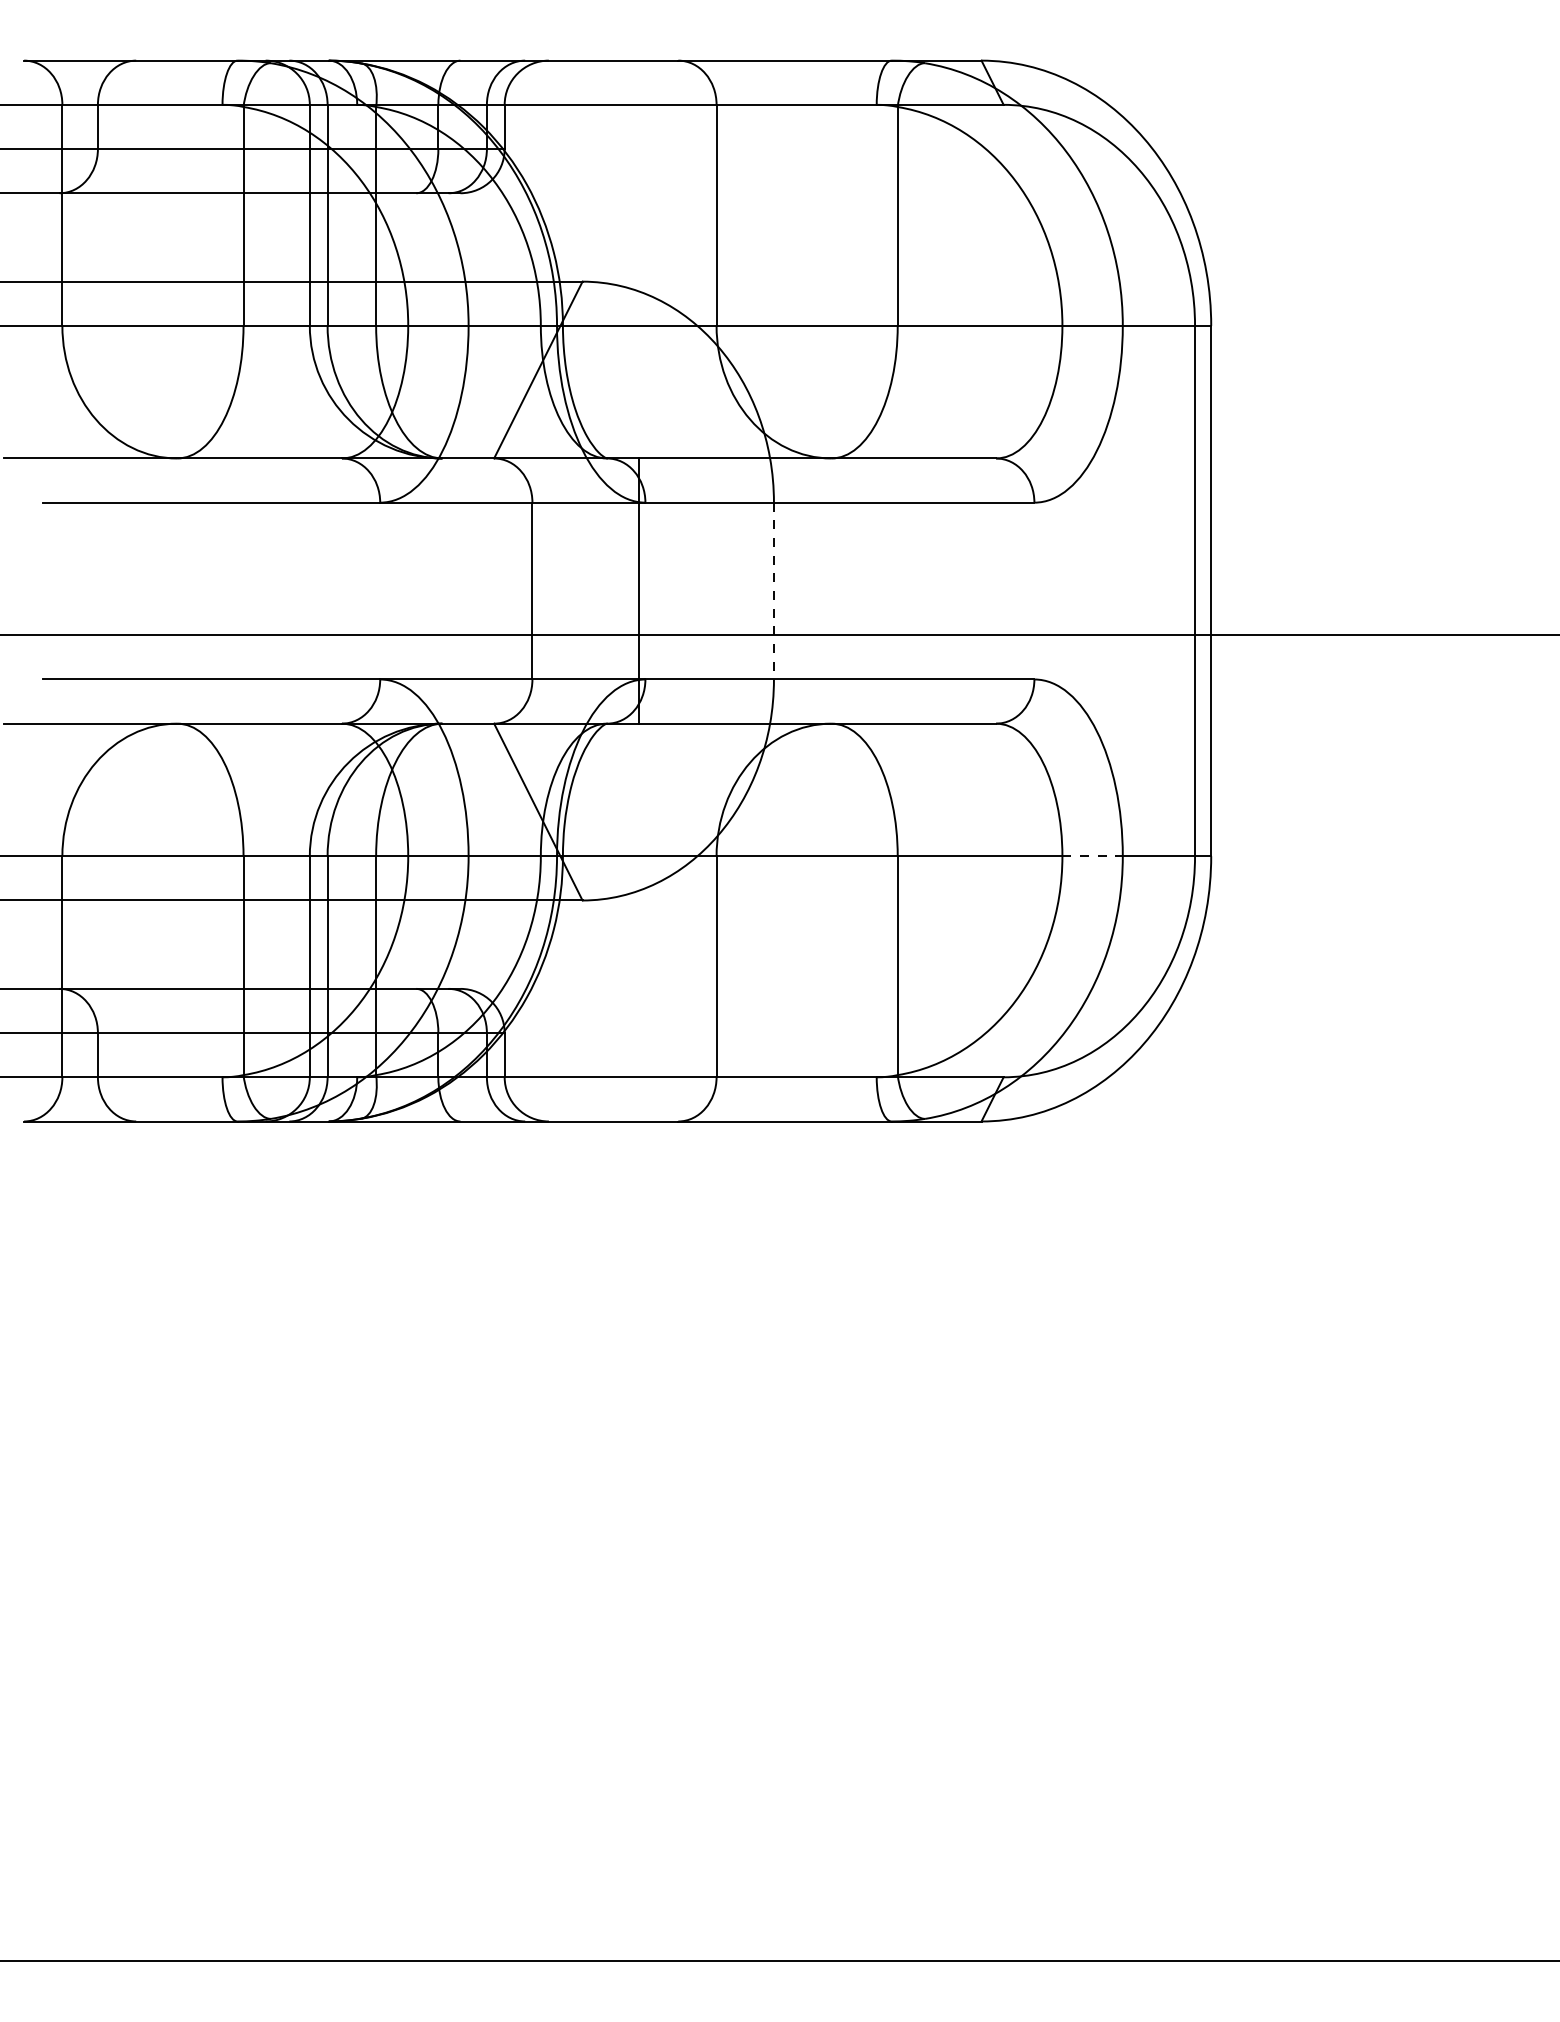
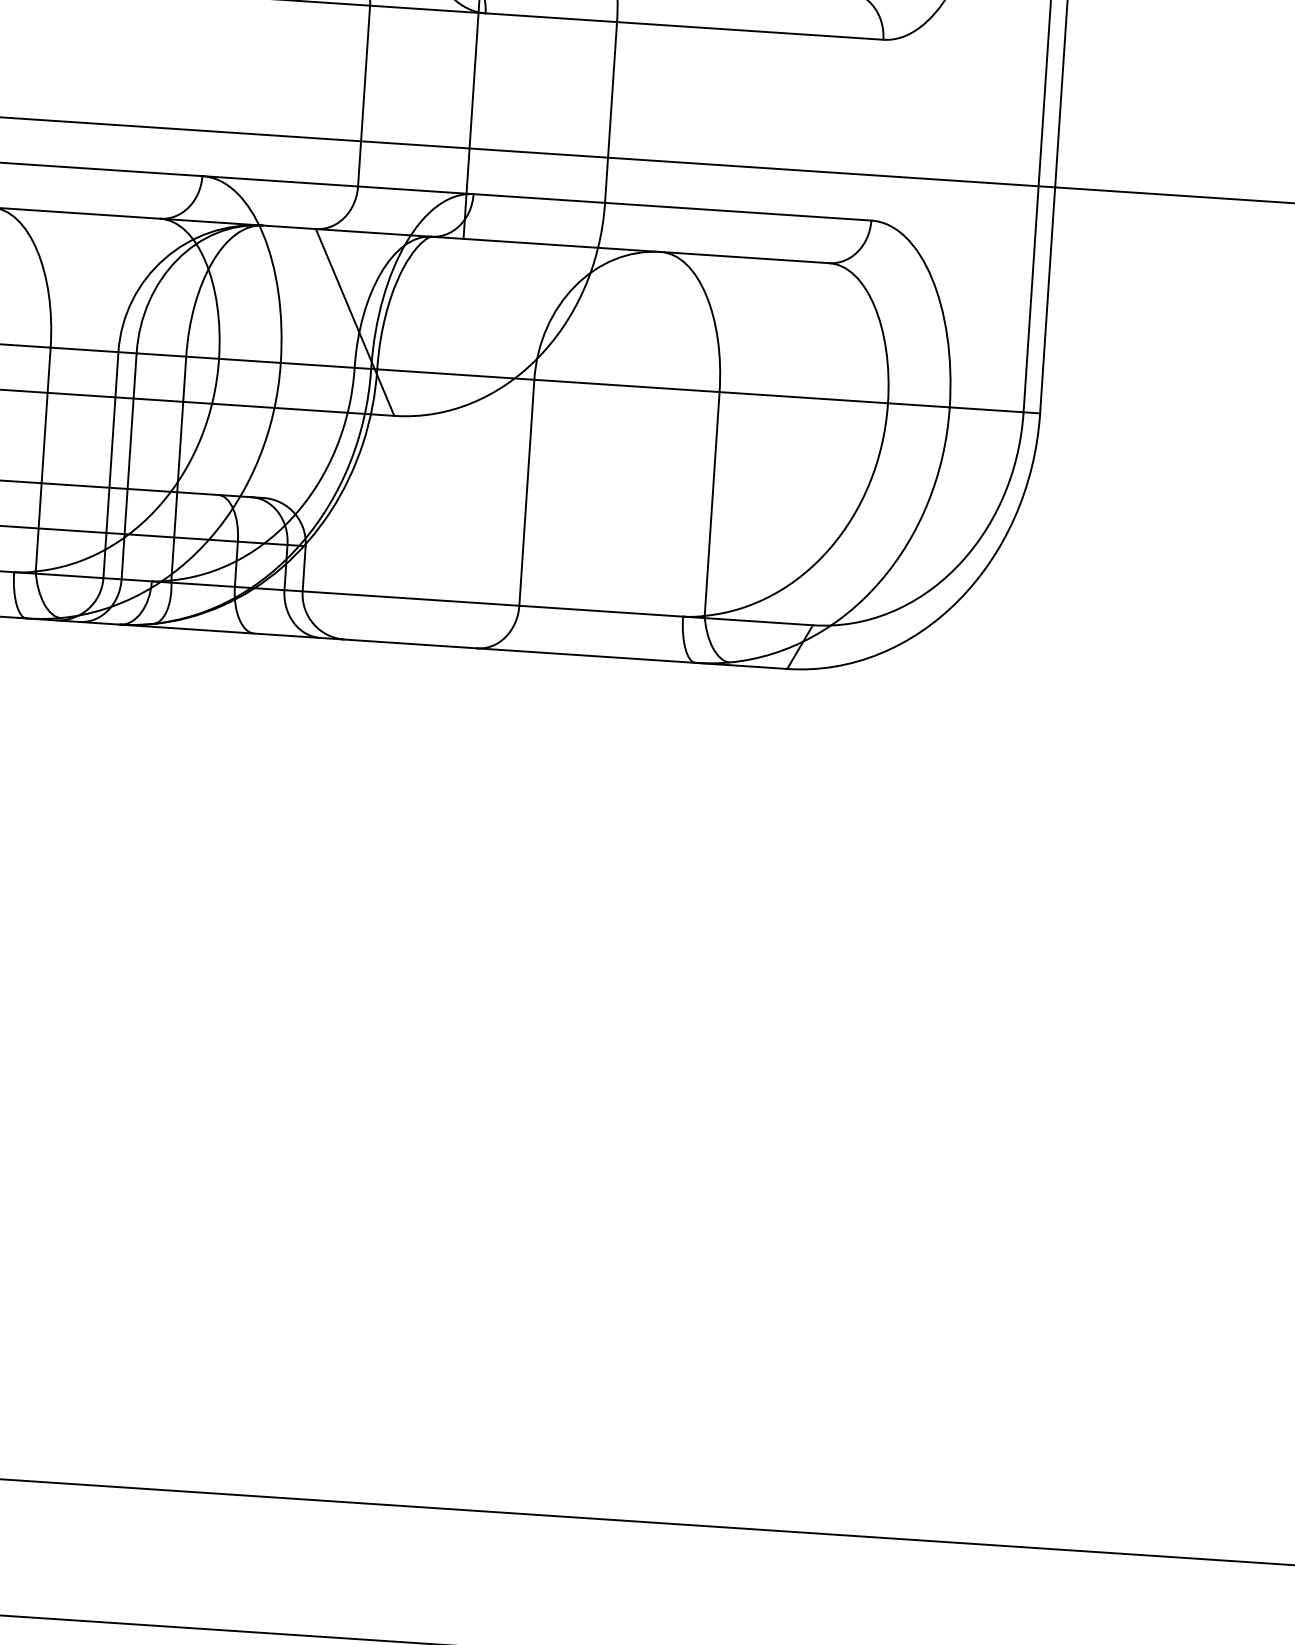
line: (773, 591) -> (610, 112), dashed -> solid
line: (1093, 856) -> (919, 405), dashed -> solid

